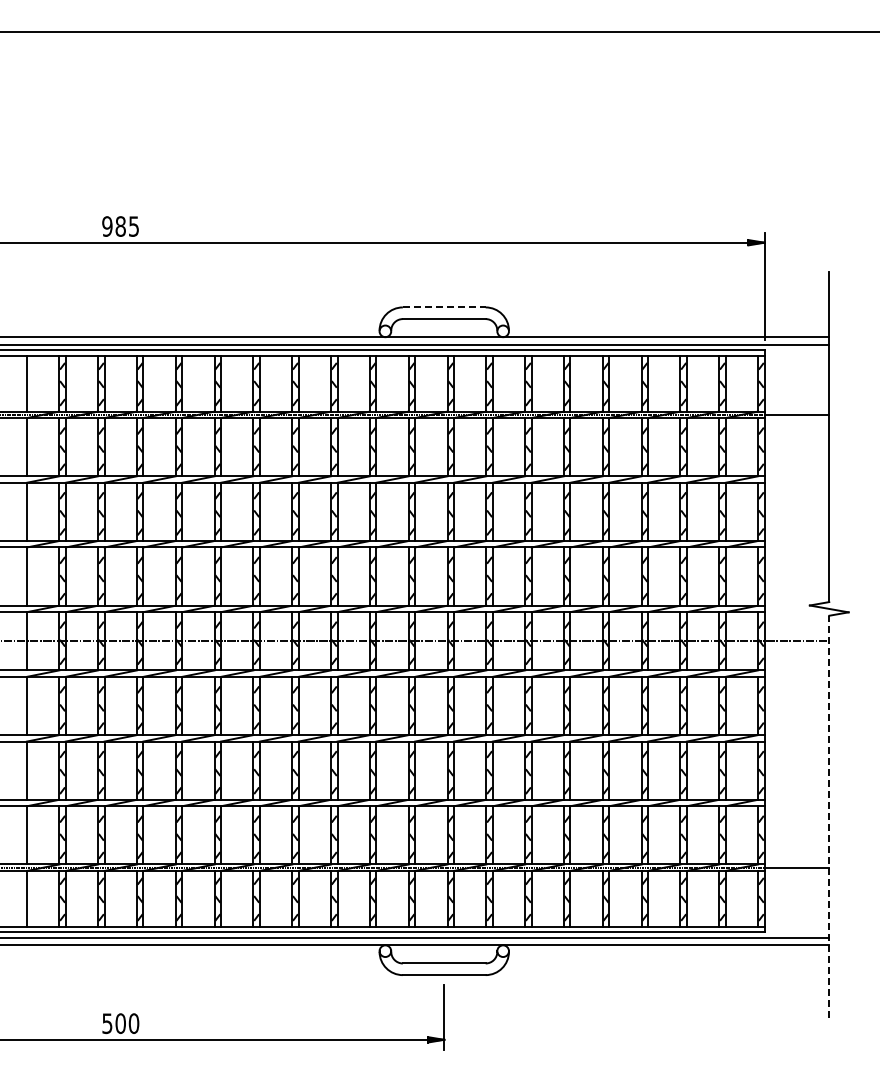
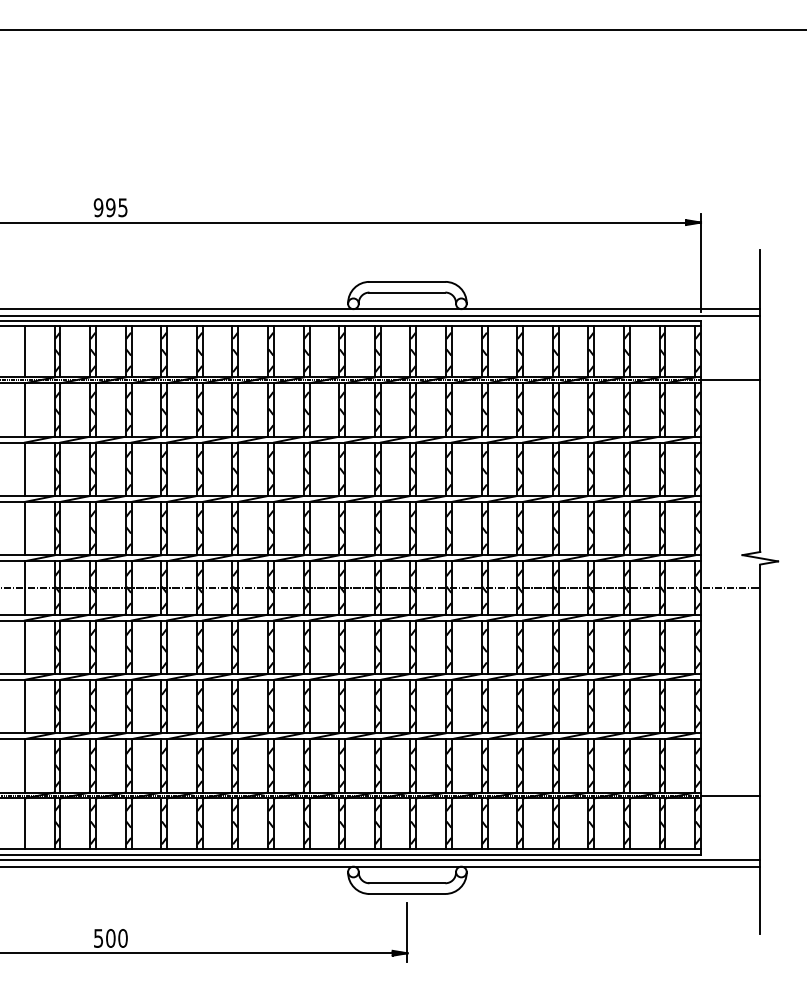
text: (120, 226) -> (110, 207), 985 -> 995
line: (444, 307) -> (407, 281), dashed -> solid
line: (829, 816) -> (760, 748), dashed -> solid

